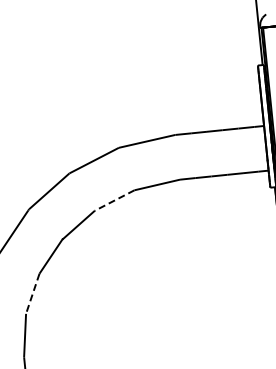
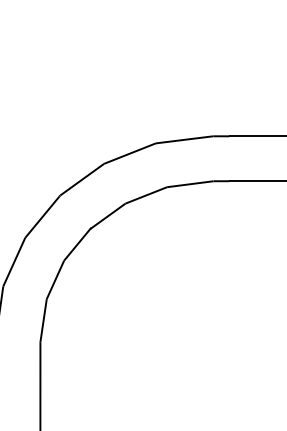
line: (113, 200) -> (145, 195), dashed -> solid
line: (32, 294) -> (55, 280), dashed -> solid

